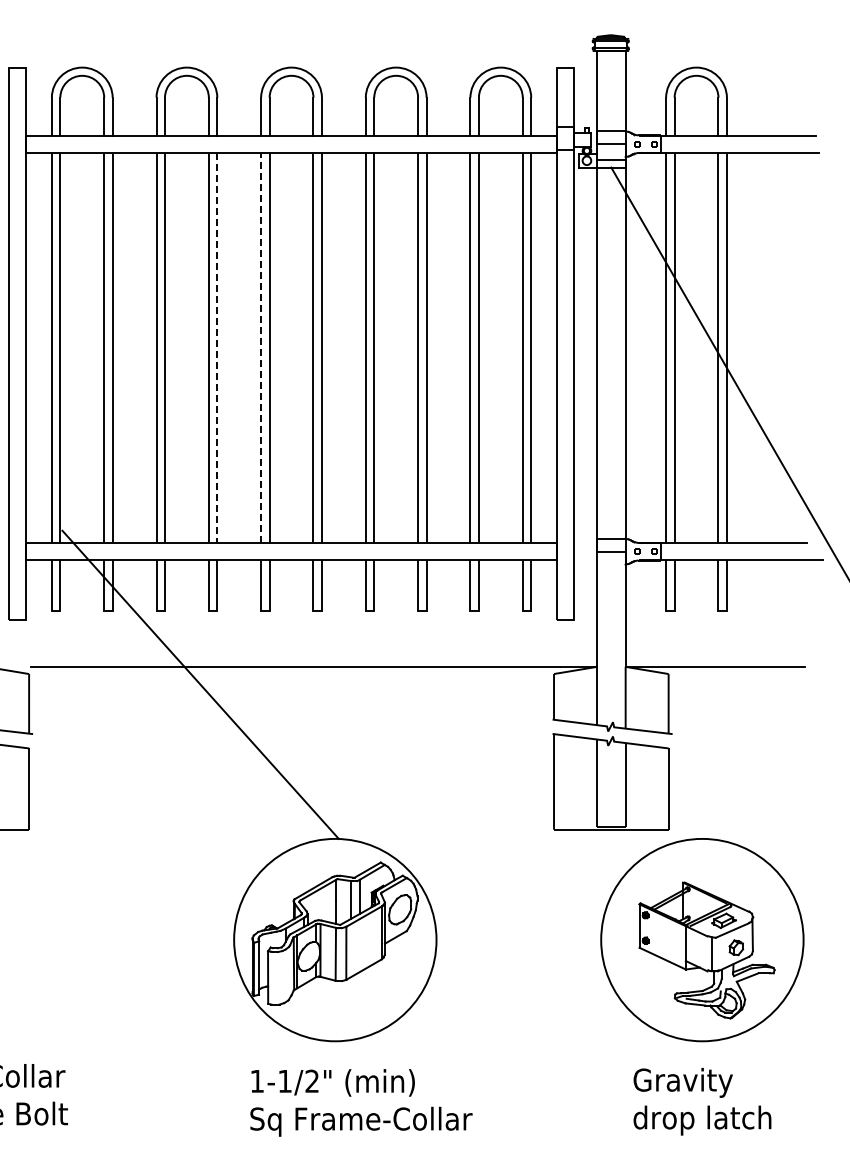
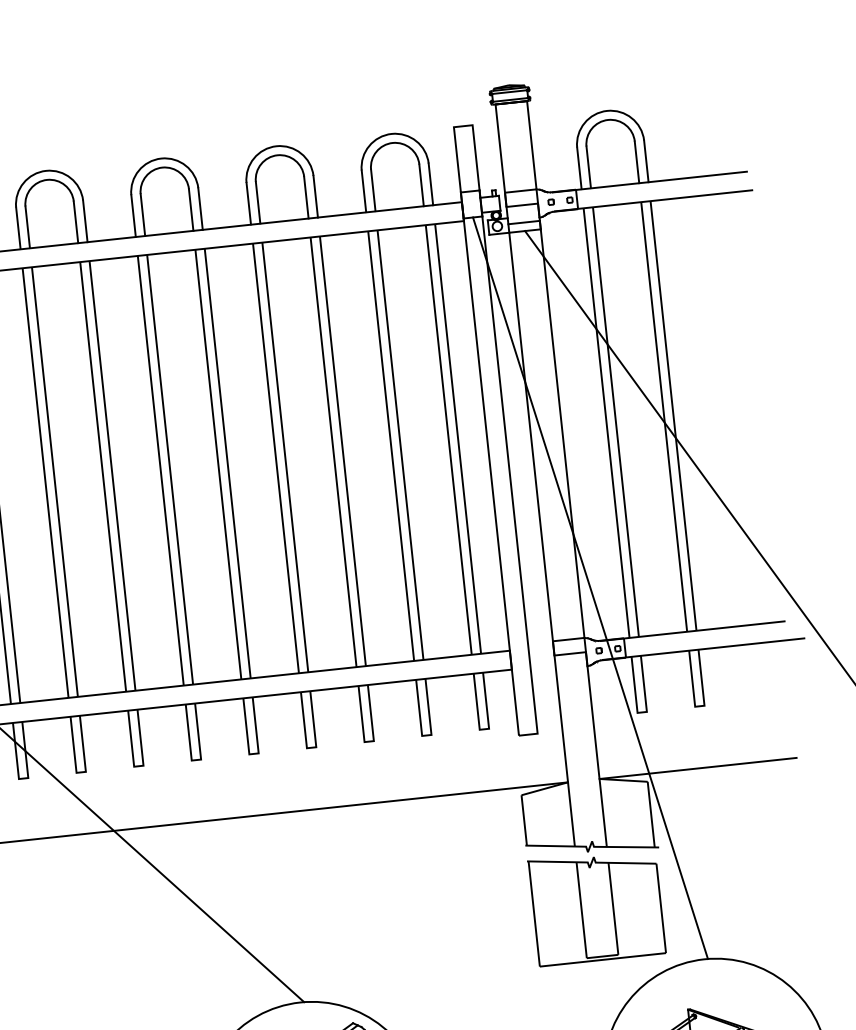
line: (261, 347) -> (161, 470), dashed -> solid
line: (217, 348) -> (112, 476), dashed -> solid
line: (635, 494) -> (590, 588), added

